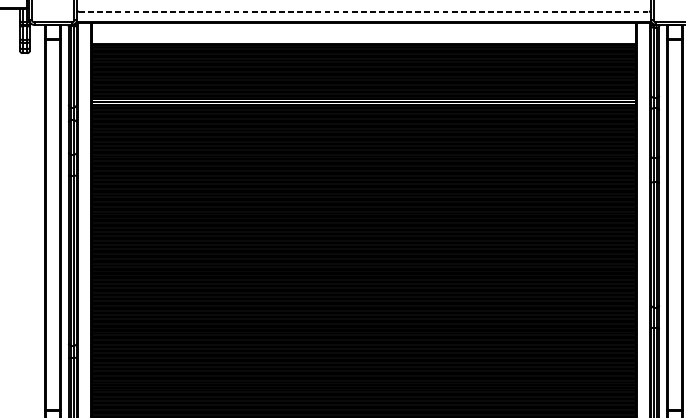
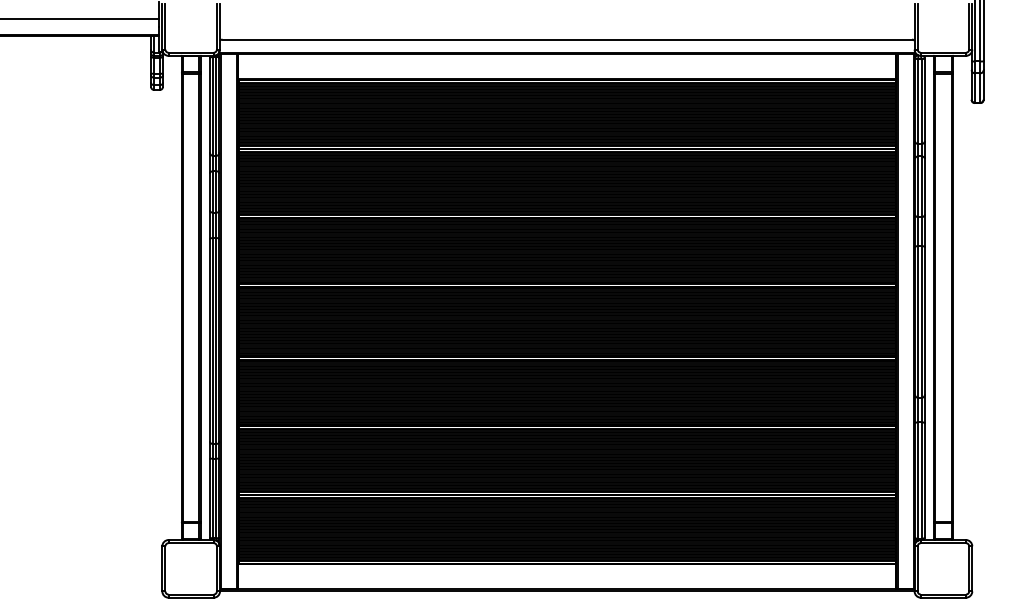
line: (364, 11) -> (567, 39), dashed -> solid

